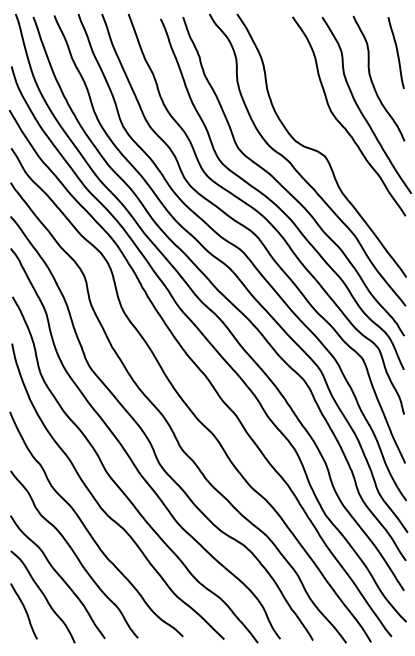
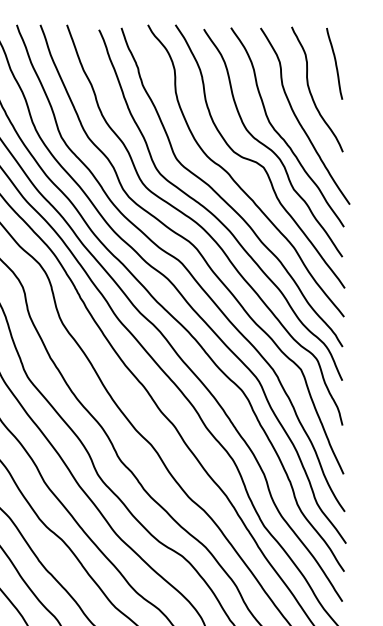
curve: (332, 137) -> (270, 148), added

